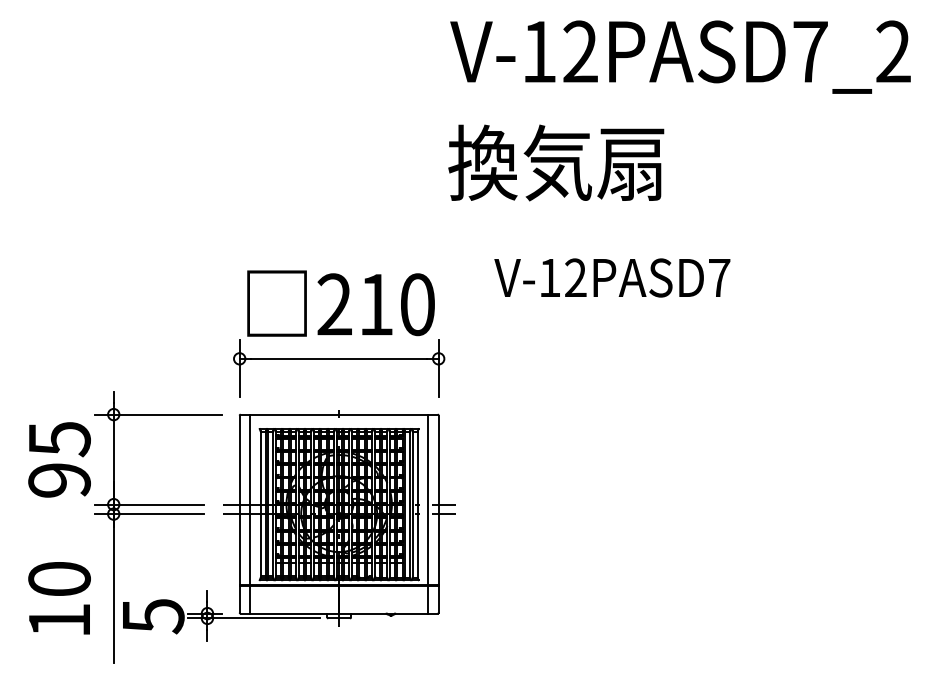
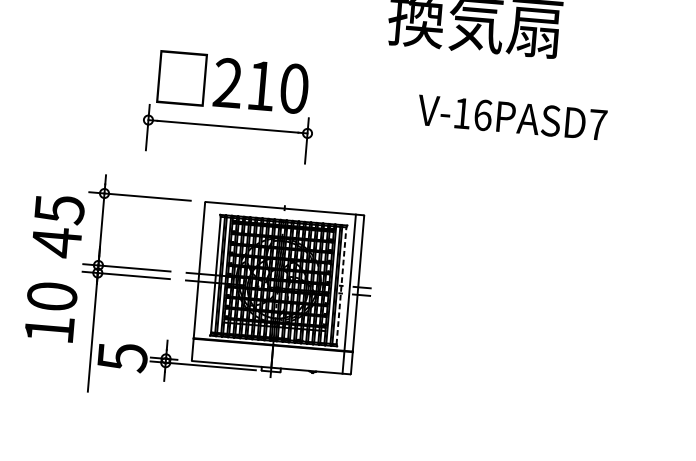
text: (575, 277) -> (482, 114), V-12PASD7 -> V-16PASD7
part: (339, 333) -> (229, 106), moved
text: (59, 480) -> (56, 242), 95 -> 45
line: (417, 504) -> (341, 285), solid -> dashed
line: (250, 513) -> (207, 281), removed
text: (59, 598) -> (50, 312), moved

